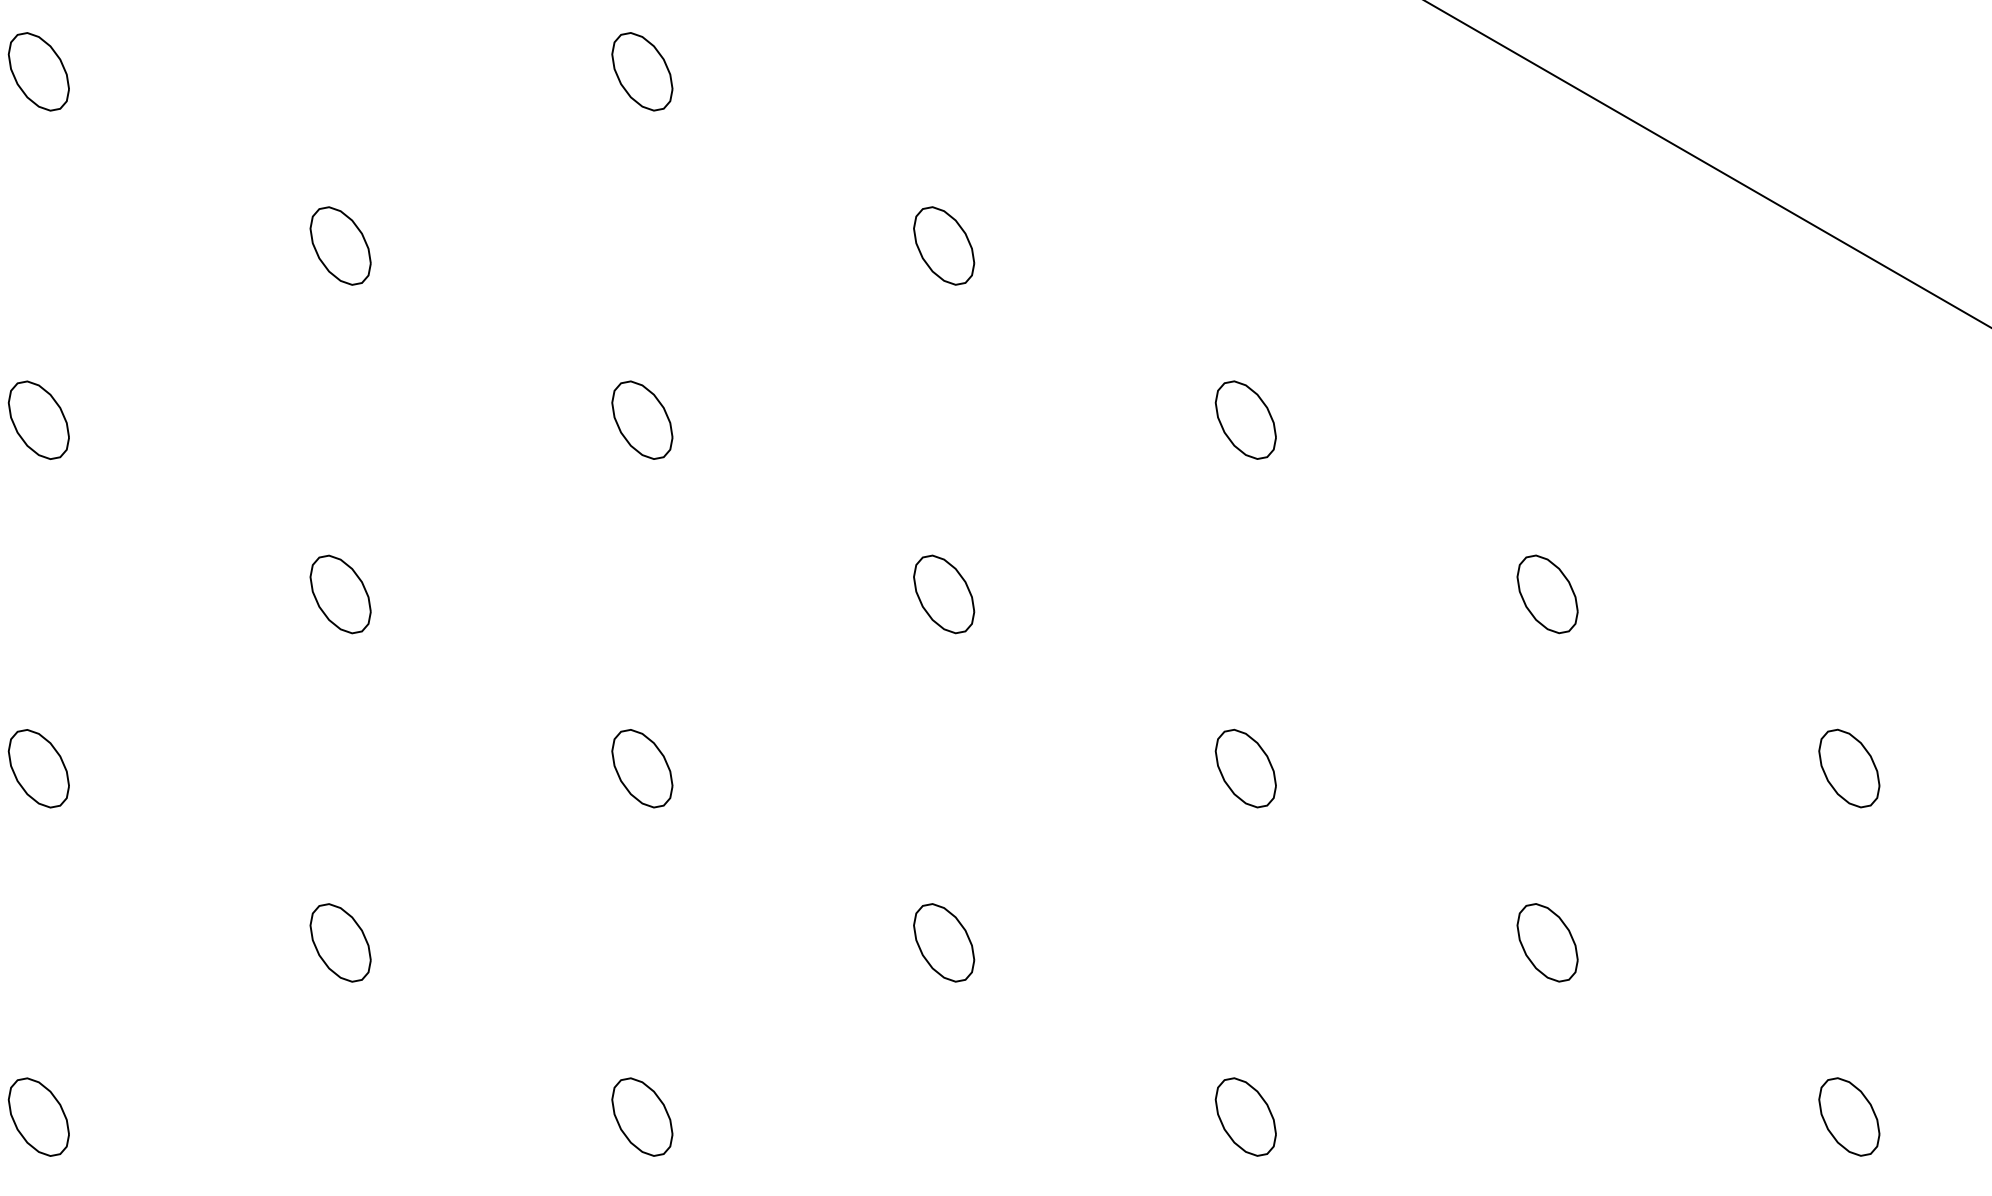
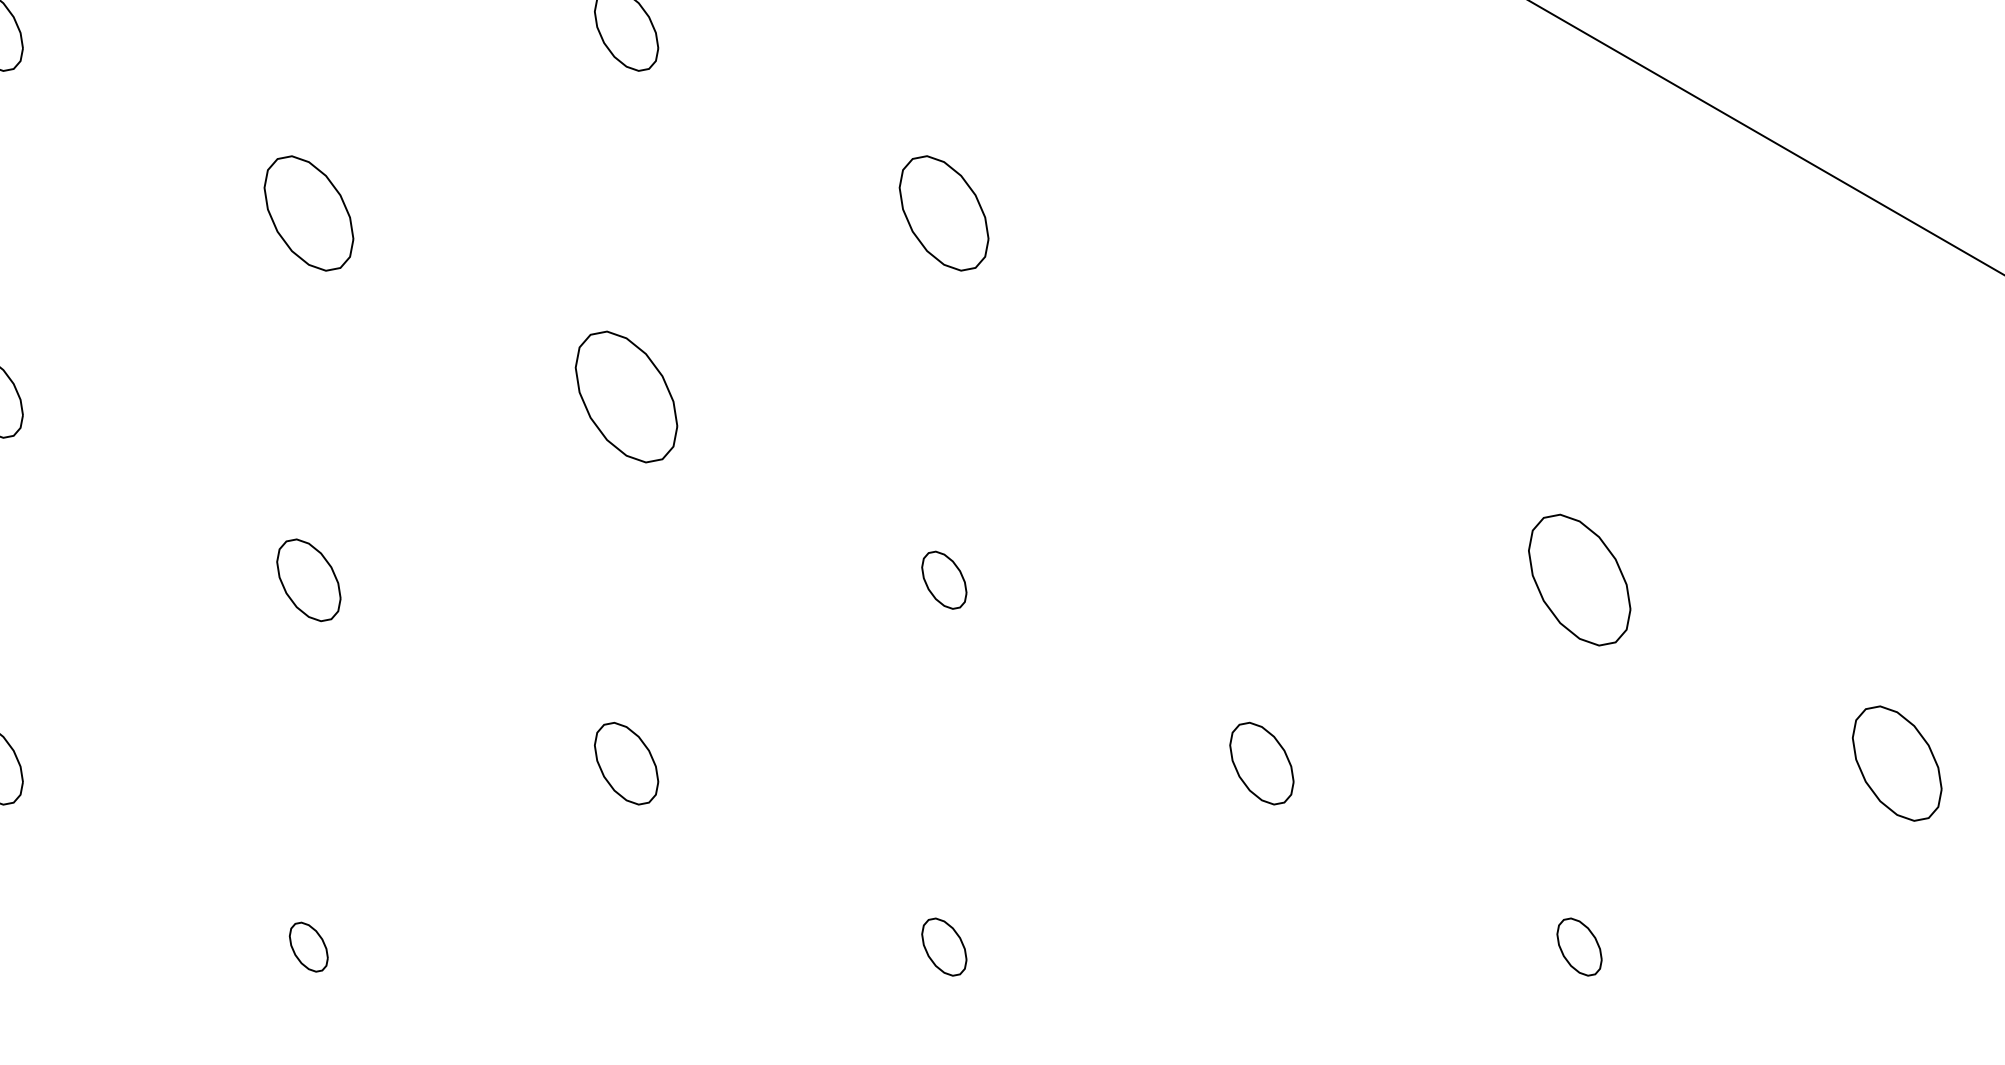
part: (340, 245) -> (308, 212), size x1.4
part: (944, 245) -> (944, 212), size x1.4
part: (642, 419) -> (626, 396), size x1.6
part: (1245, 419) -> (1261, 396), removed
part: (944, 594) -> (944, 580), size x0.7
part: (1547, 594) -> (1579, 580), size x1.6
part: (1849, 768) -> (1897, 763), size x1.4
part: (340, 942) -> (308, 946), size x0.6
part: (944, 942) -> (944, 946), size x0.7
part: (1547, 942) -> (1579, 946), size x0.7

